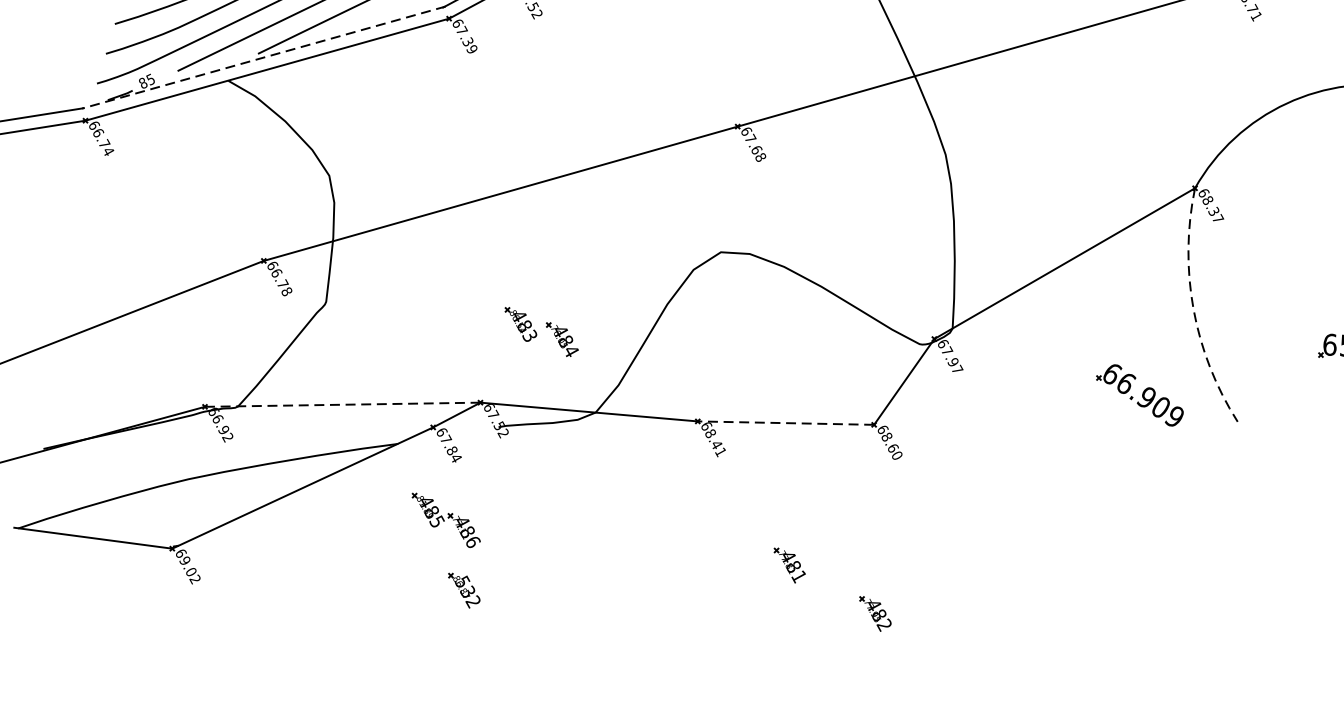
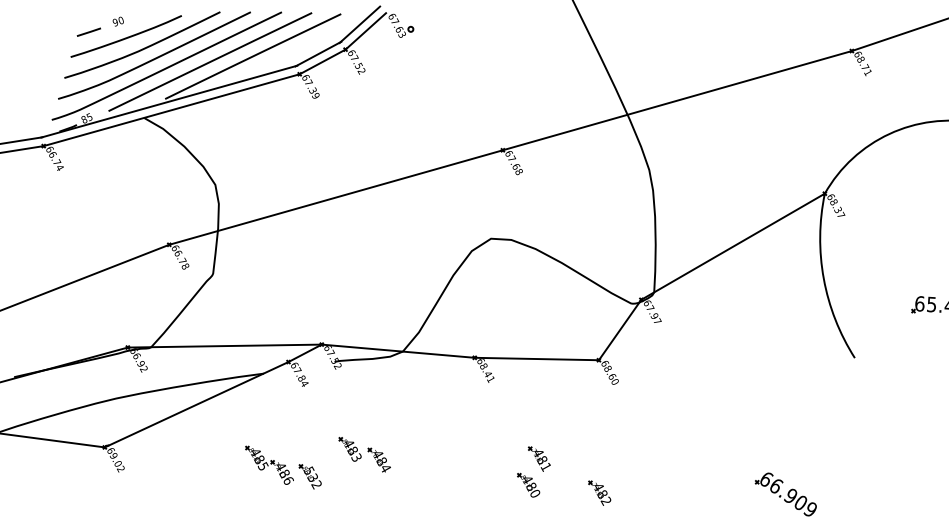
line: (264, 57) -> (169, 101), dashed -> solid
arc: (1193, 308) -> (823, 278), dashed -> solid
part: (541, 331) -> (364, 454), moved
part: (1139, 395) -> (785, 494), moved
line: (342, 405) -> (224, 346), dashed -> solid
line: (785, 423) -> (536, 359), dashed -> solid
part: (445, 518) -> (269, 464), moved
part: (774, 601) -> (528, 484), added

